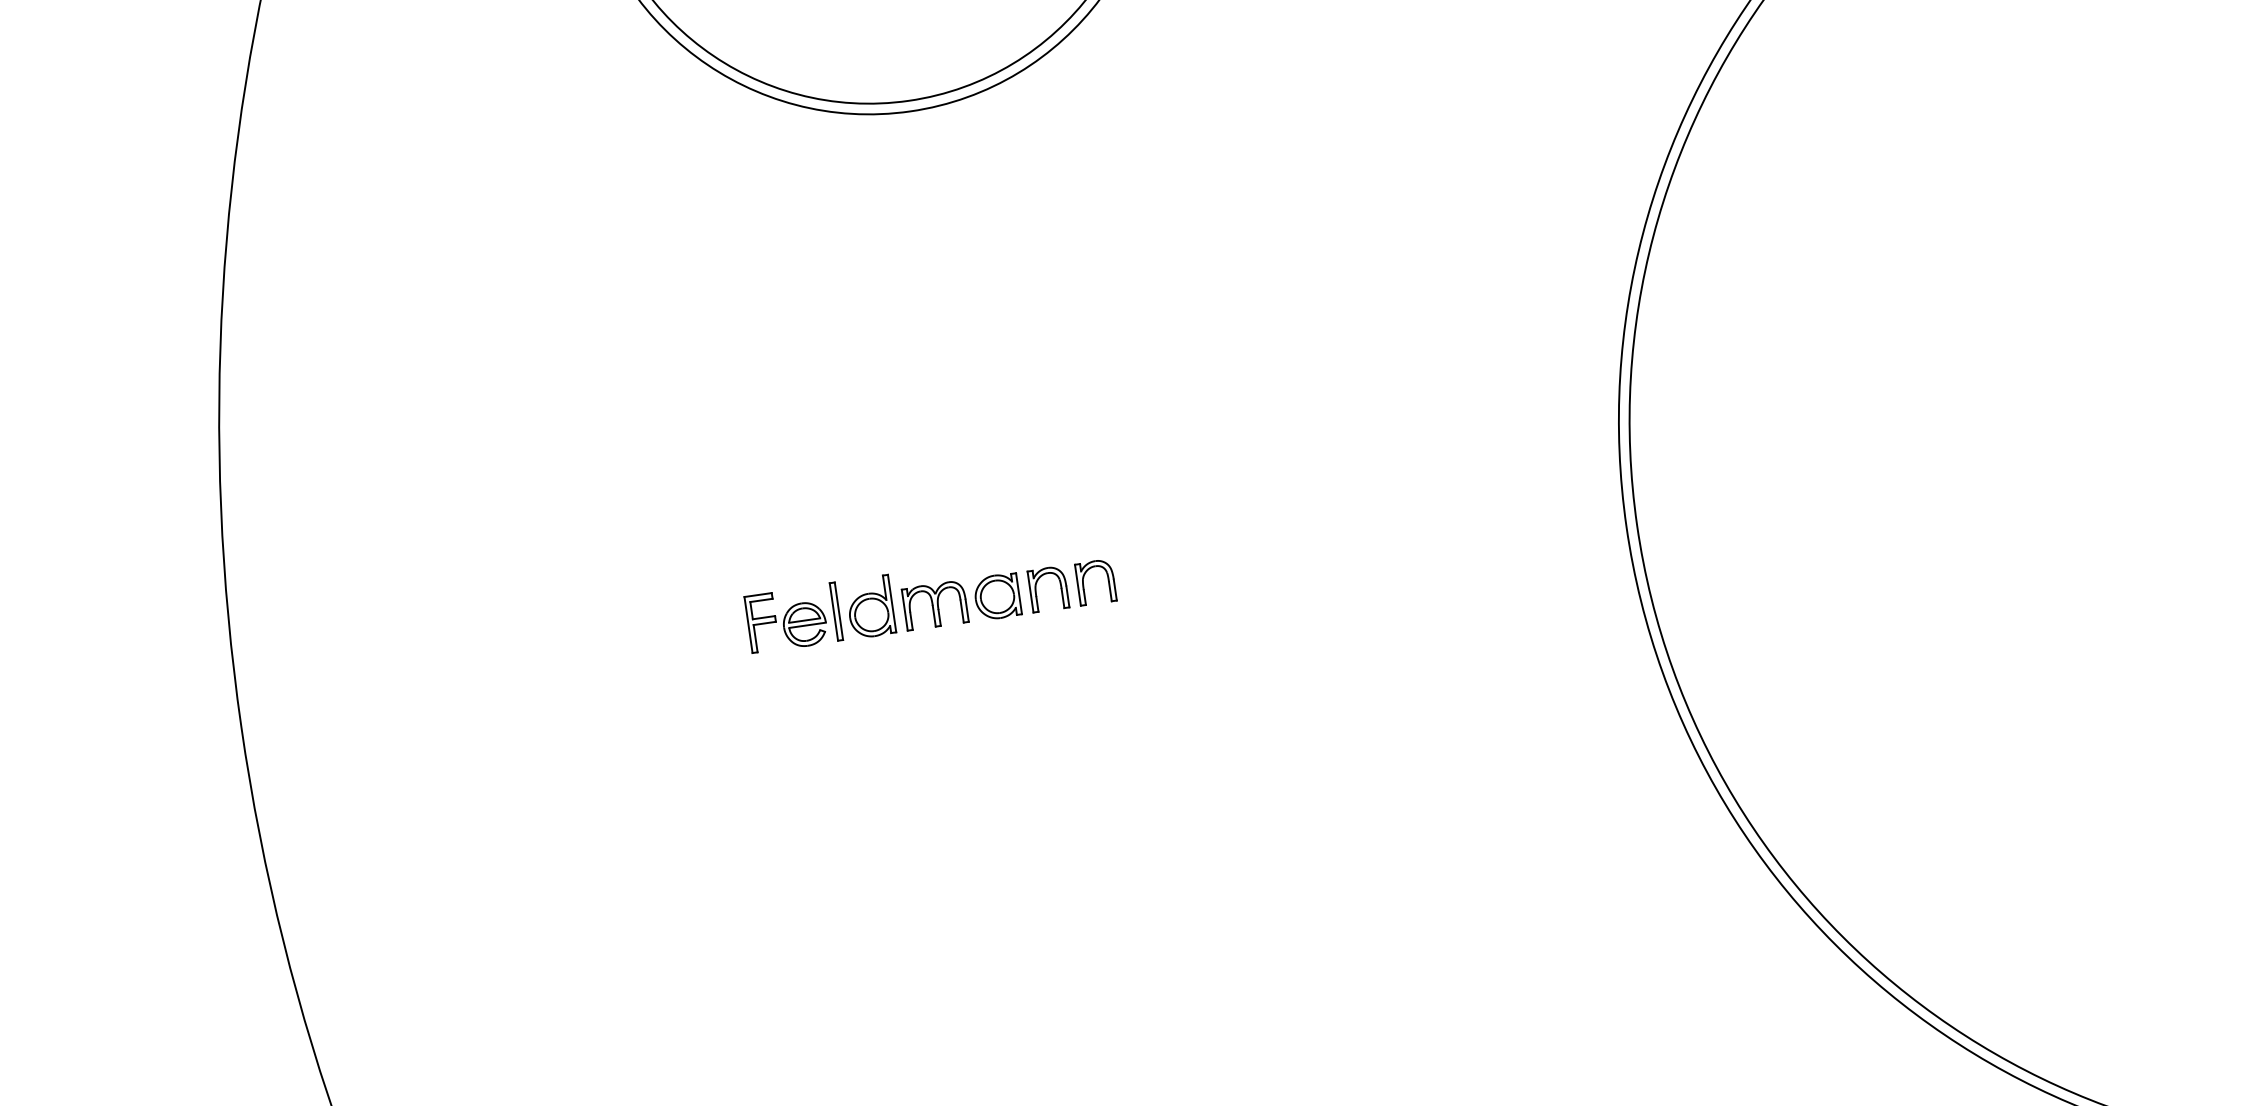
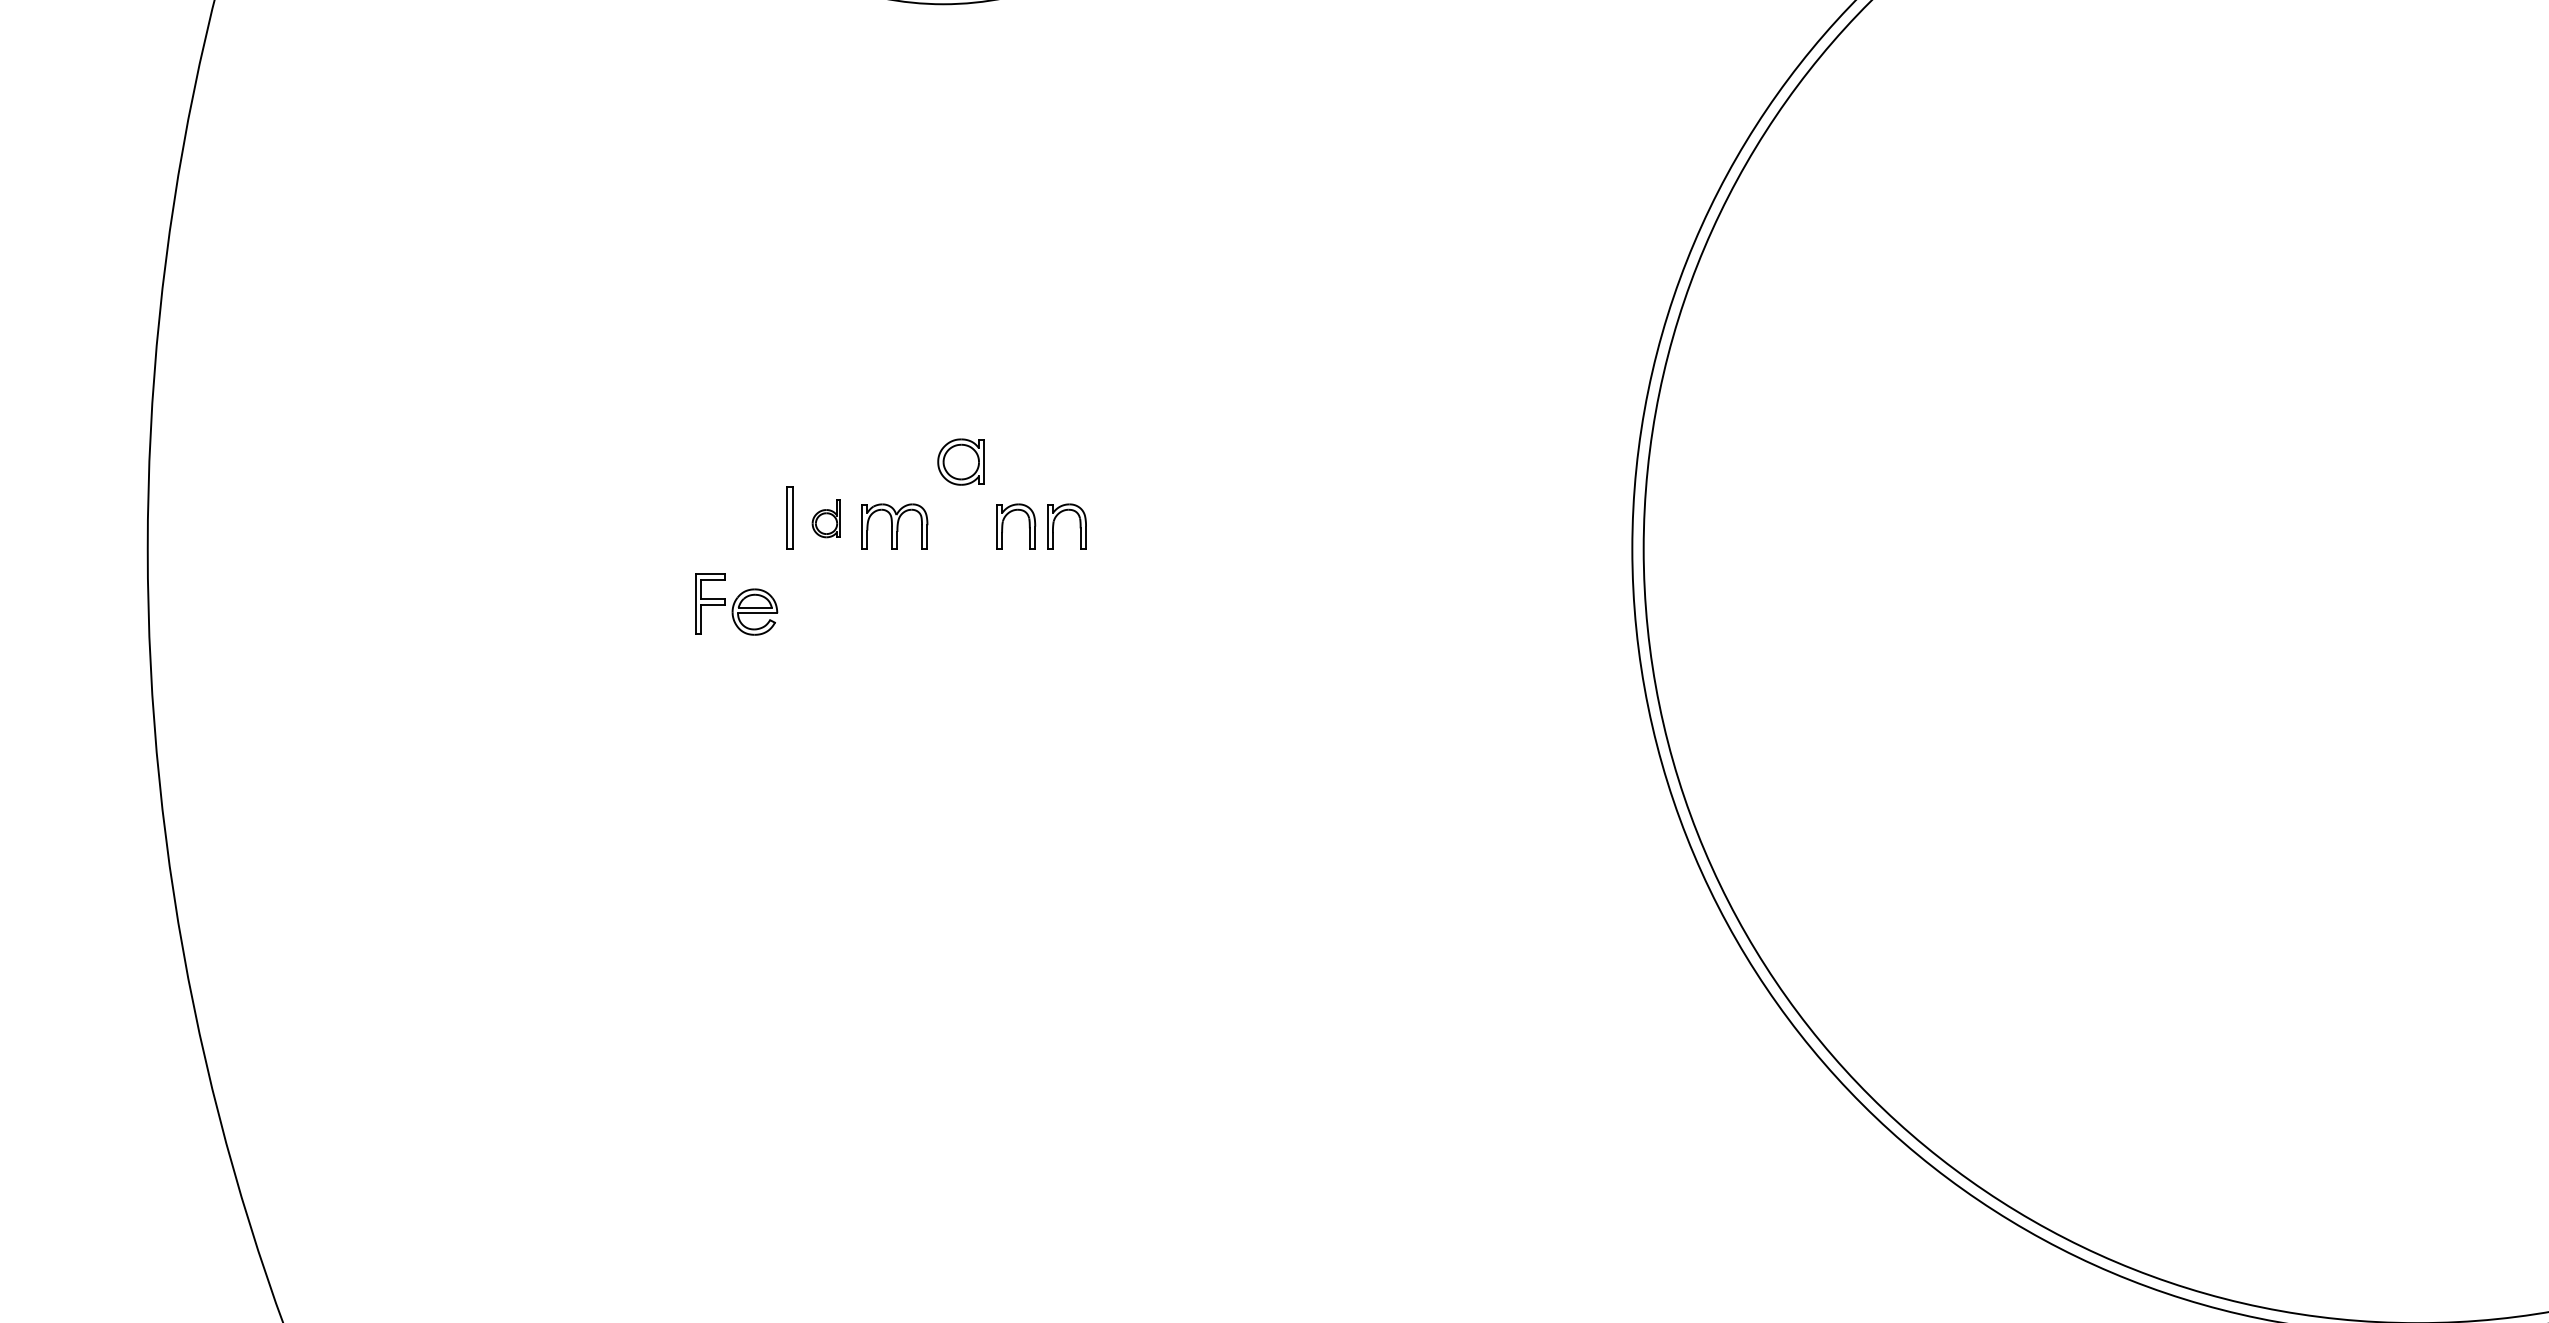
part: (996, 596) -> (960, 461), moved
part: (870, 606) -> (826, 518), size x0.6
part: (786, 619) -> (736, 604), moved

